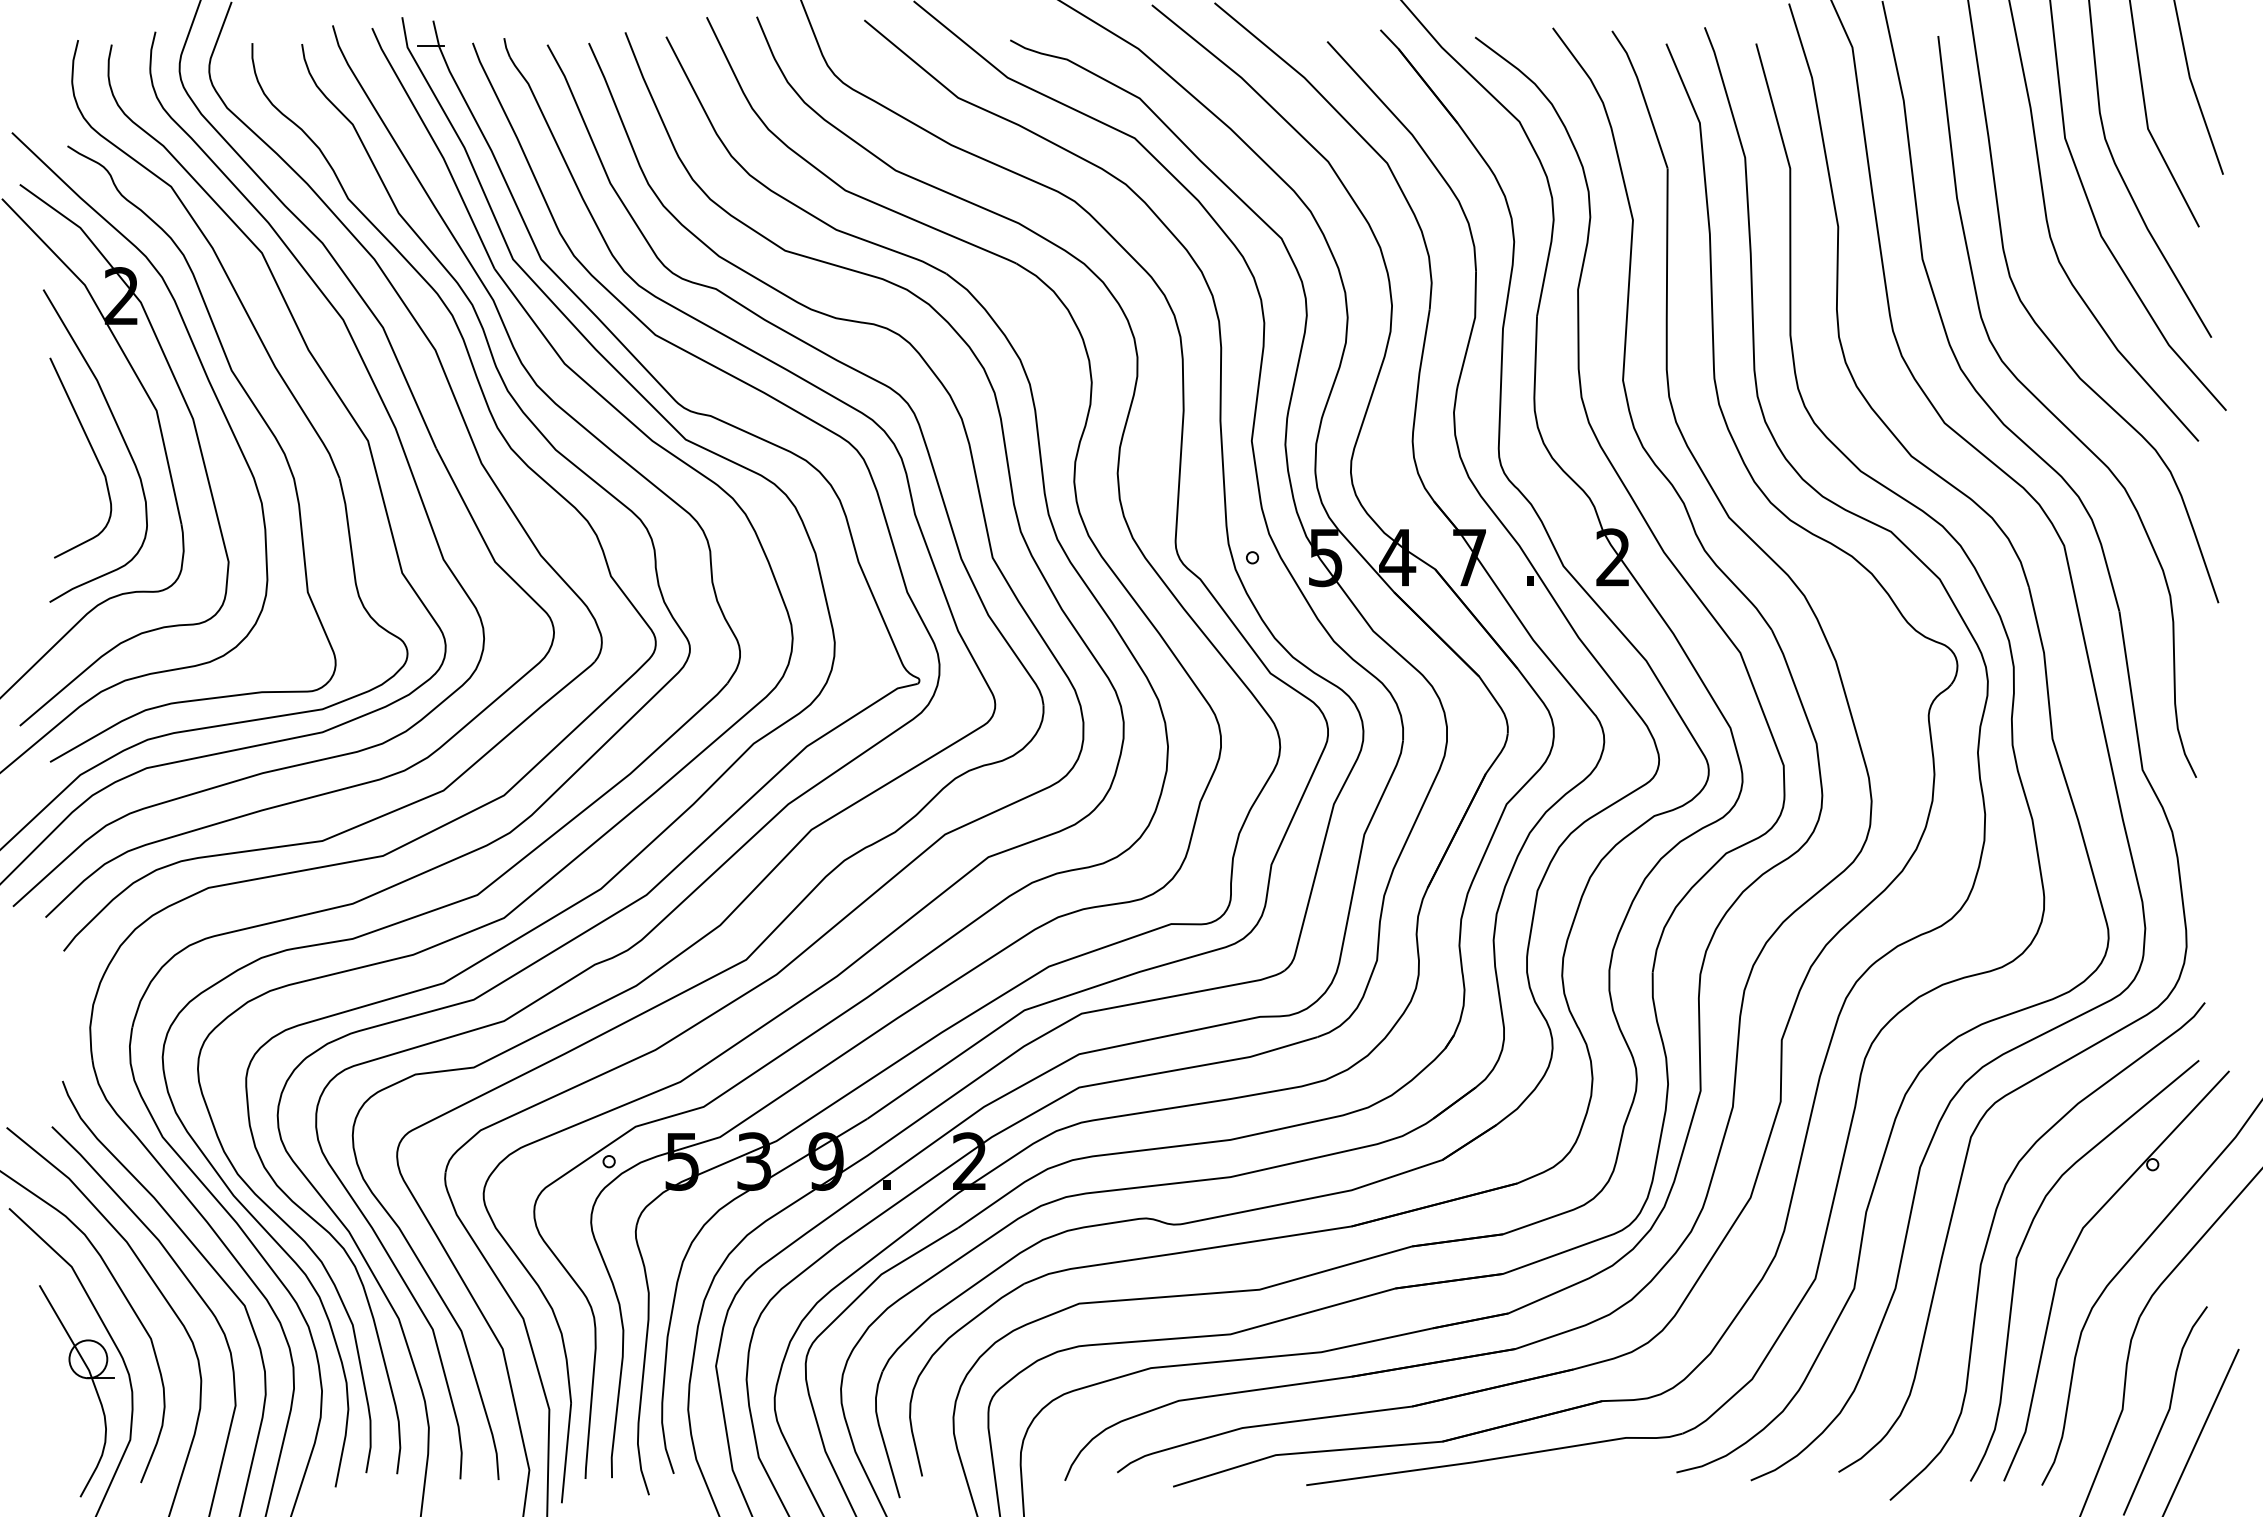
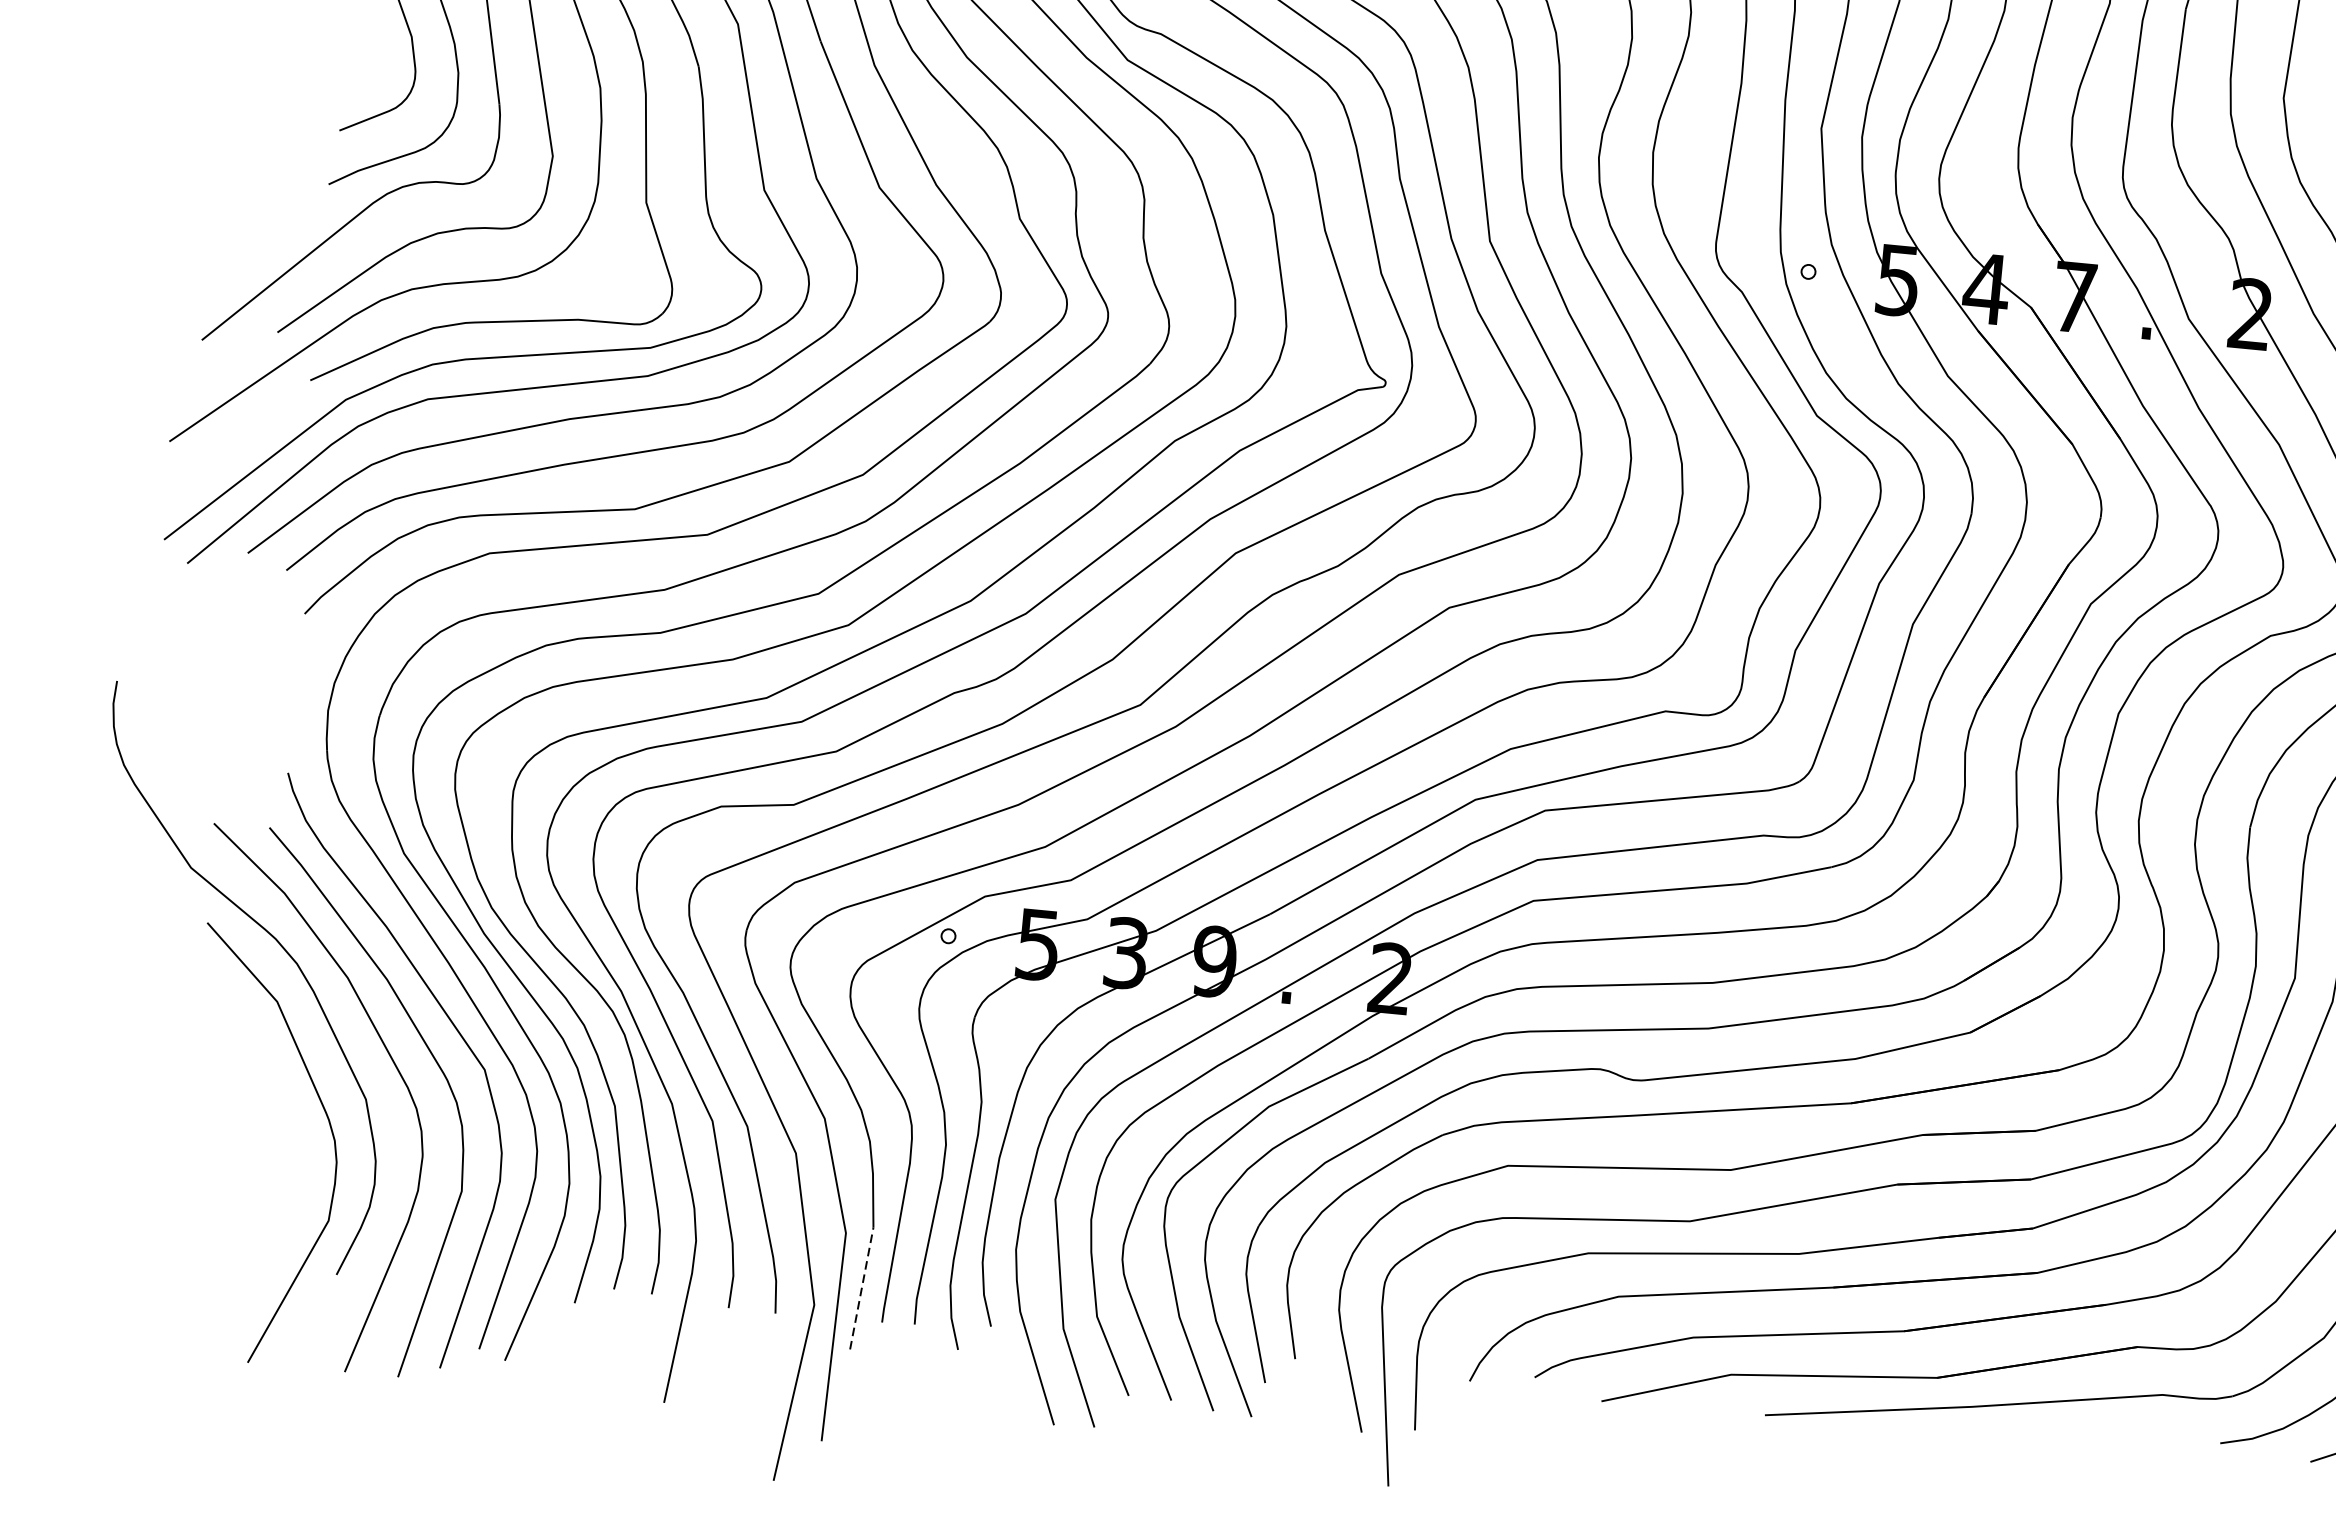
part: (82, 1378) -> (277, 1139), removed
line: (566, 1452) -> (861, 1287), solid -> dashed

